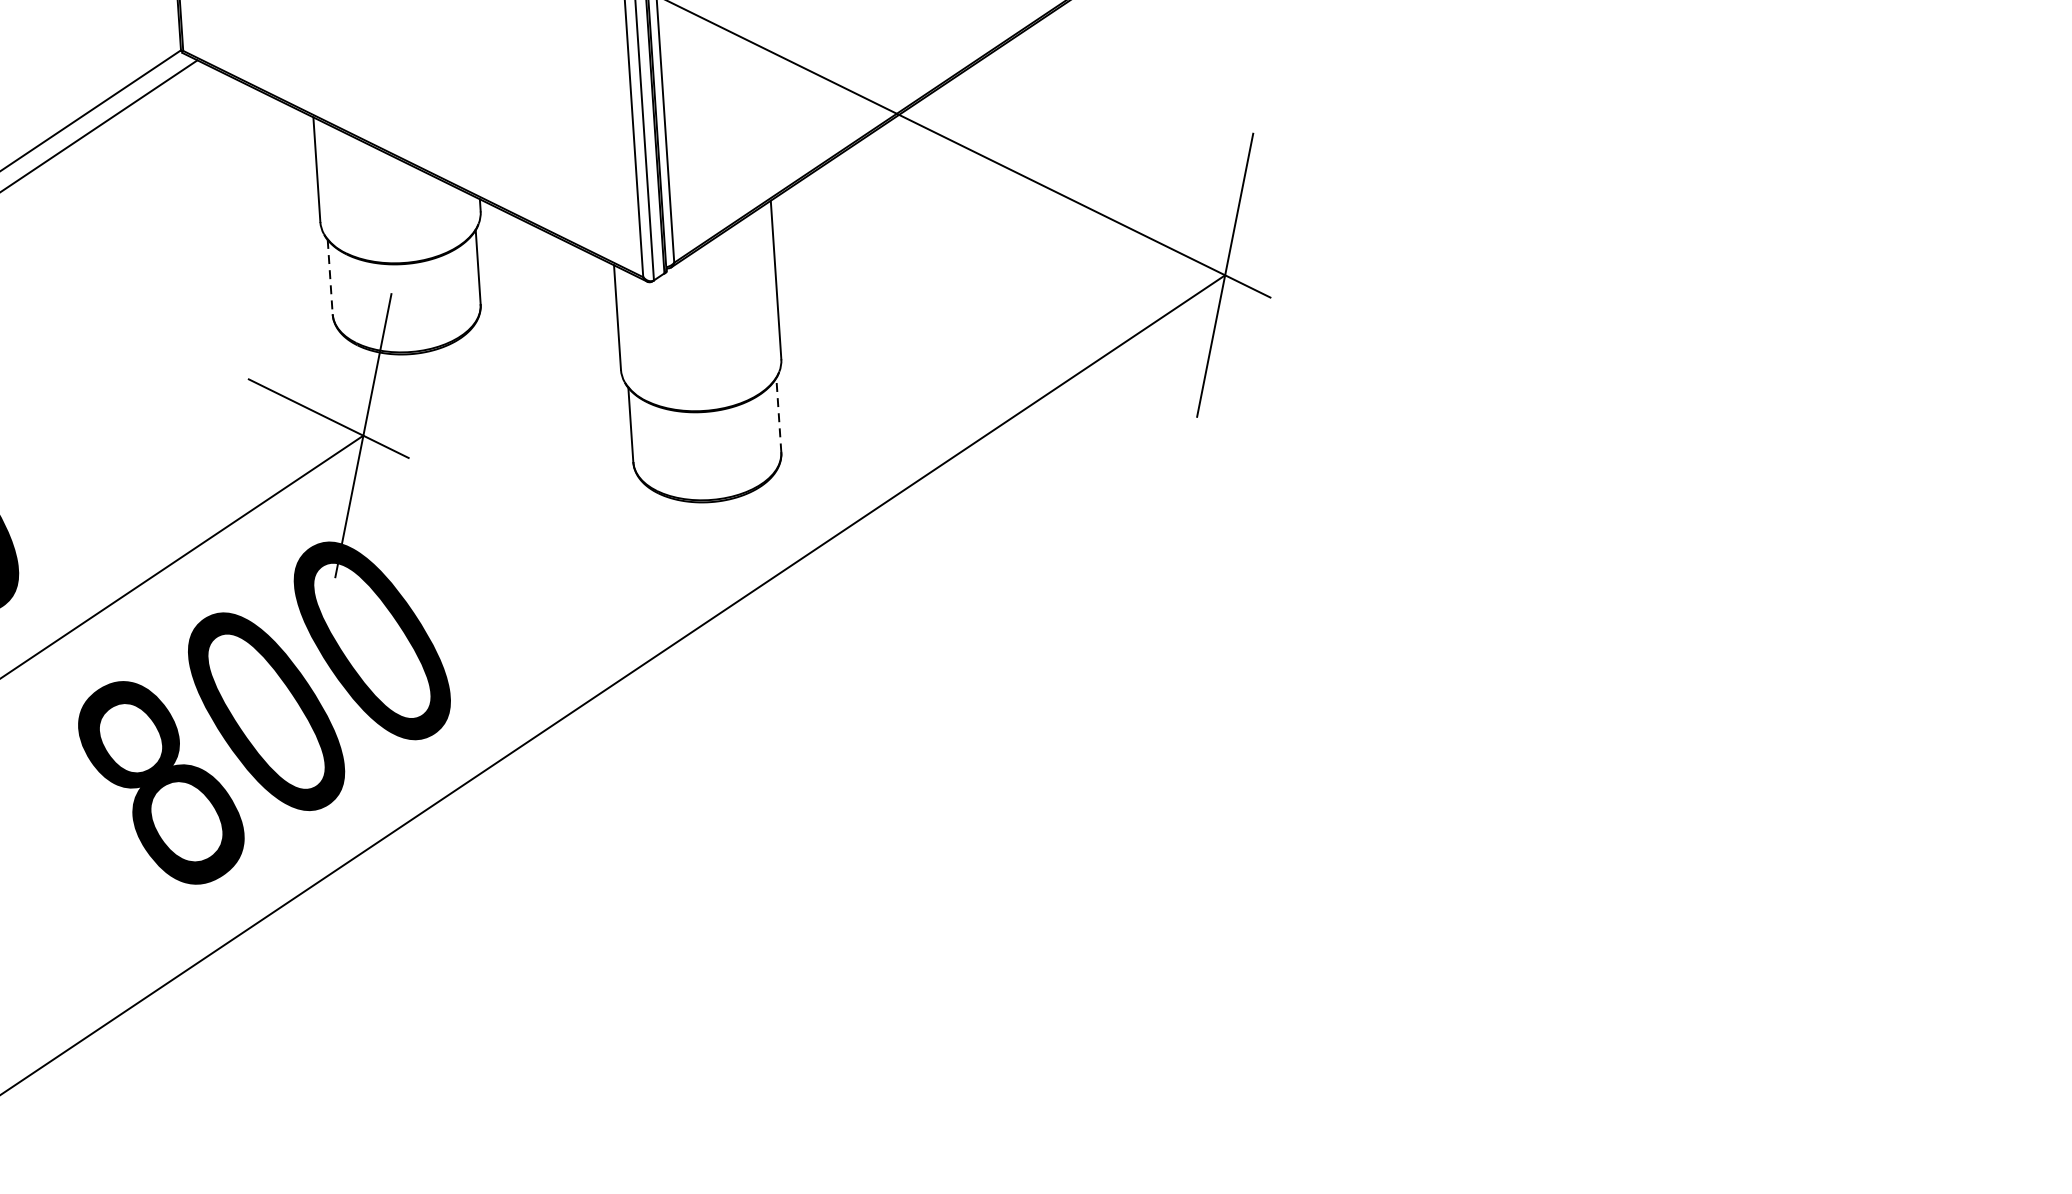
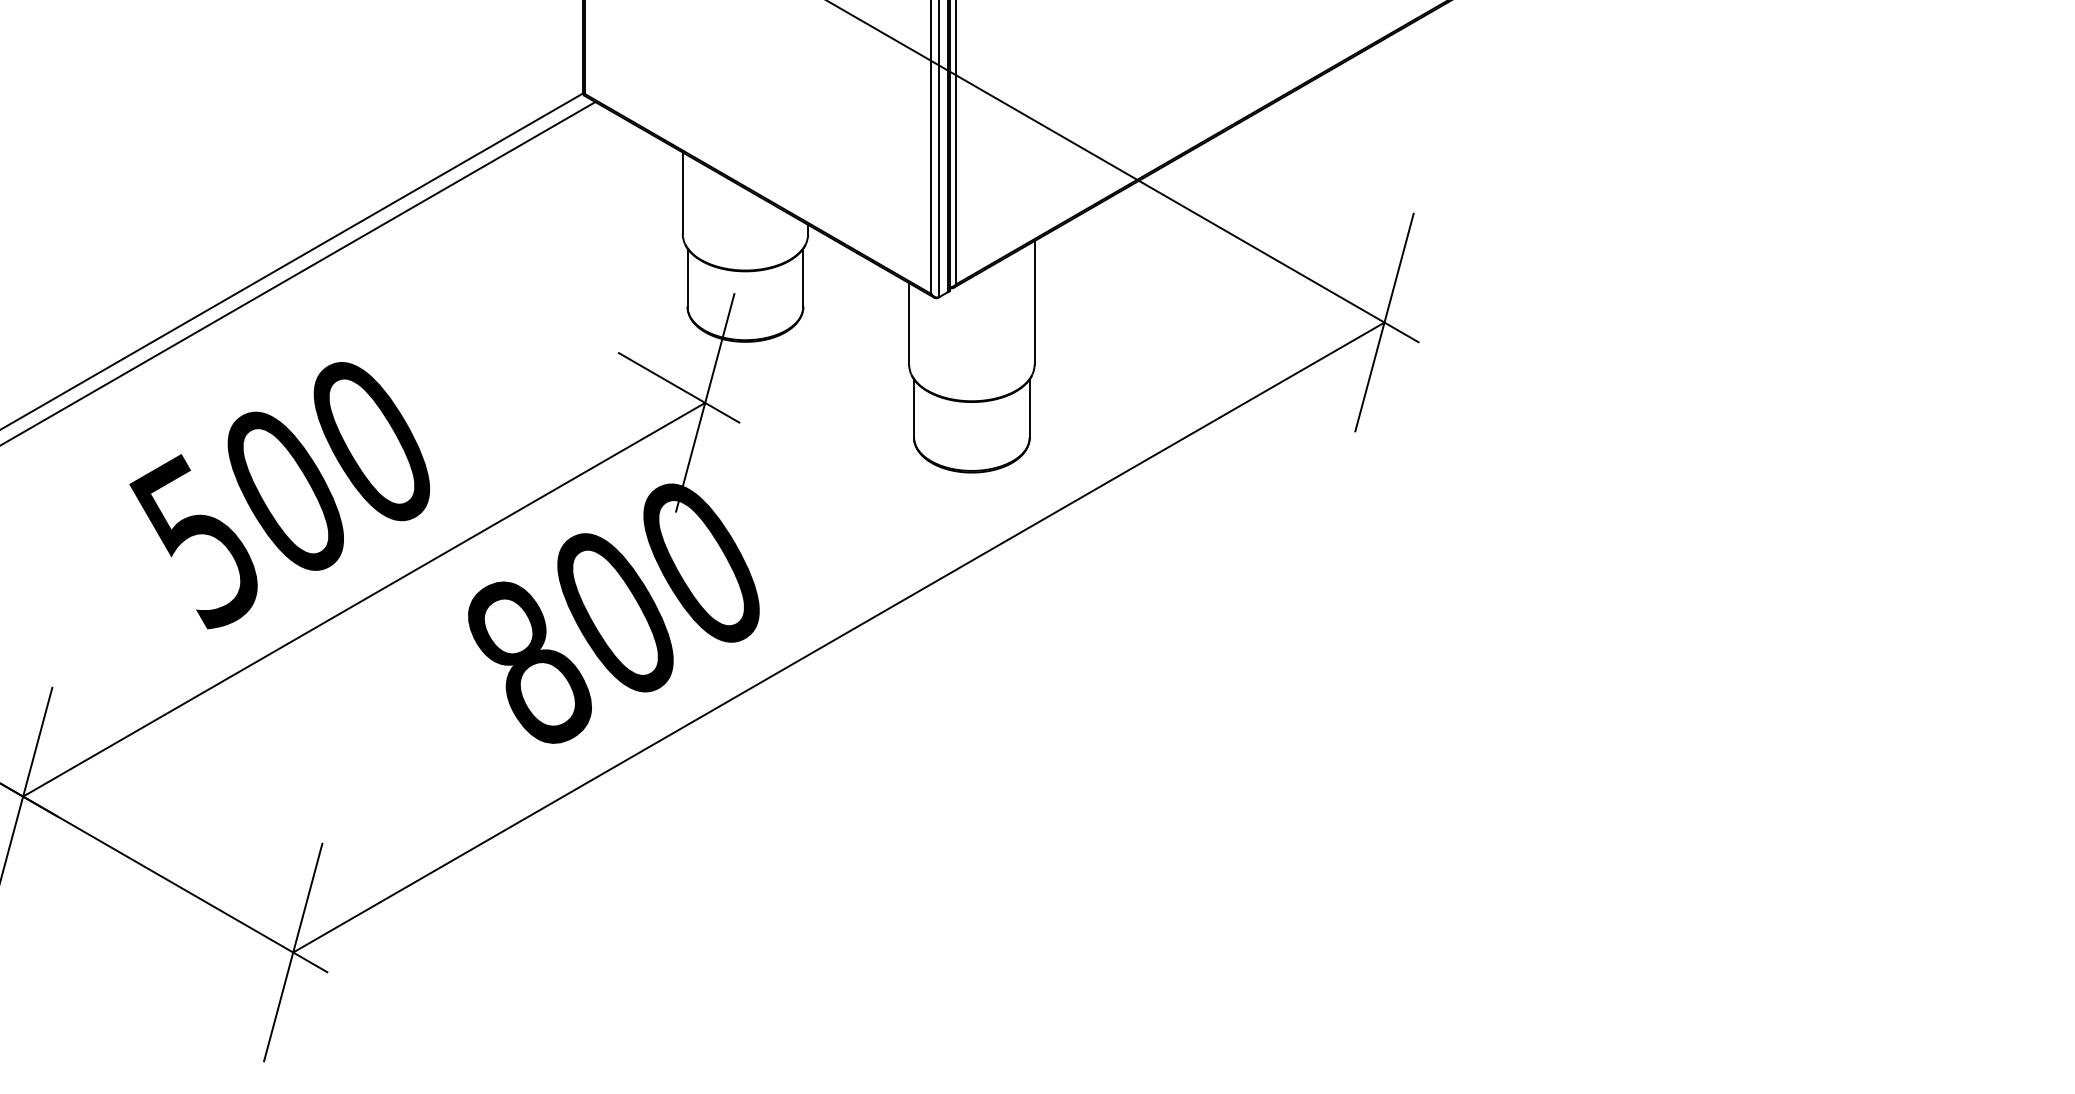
line: (330, 278) -> (687, 278), dashed -> solid
line: (778, 414) -> (1029, 407), dashed -> solid

